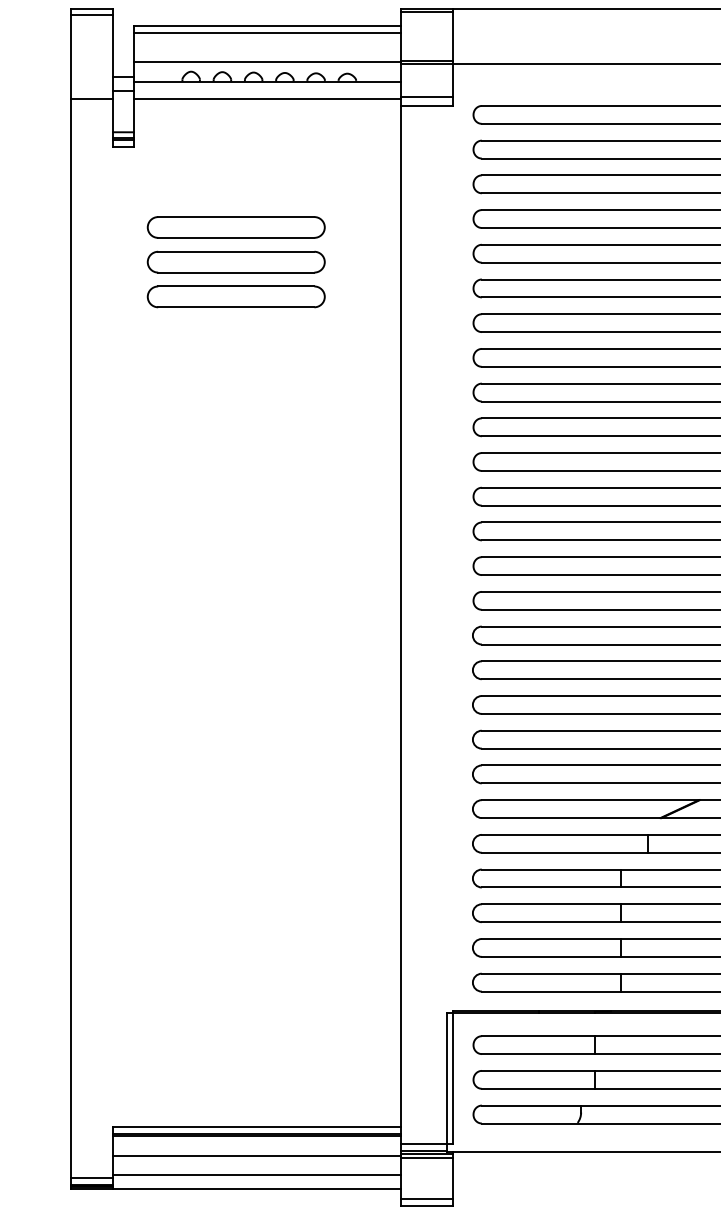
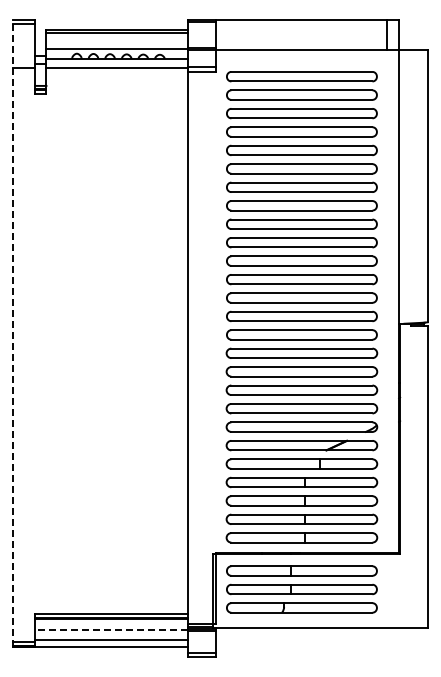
part: (235, 261) -> (100, 154), removed
line: (71, 598) -> (13, 333), solid -> dashed
line: (256, 1157) -> (111, 630), solid -> dashed

